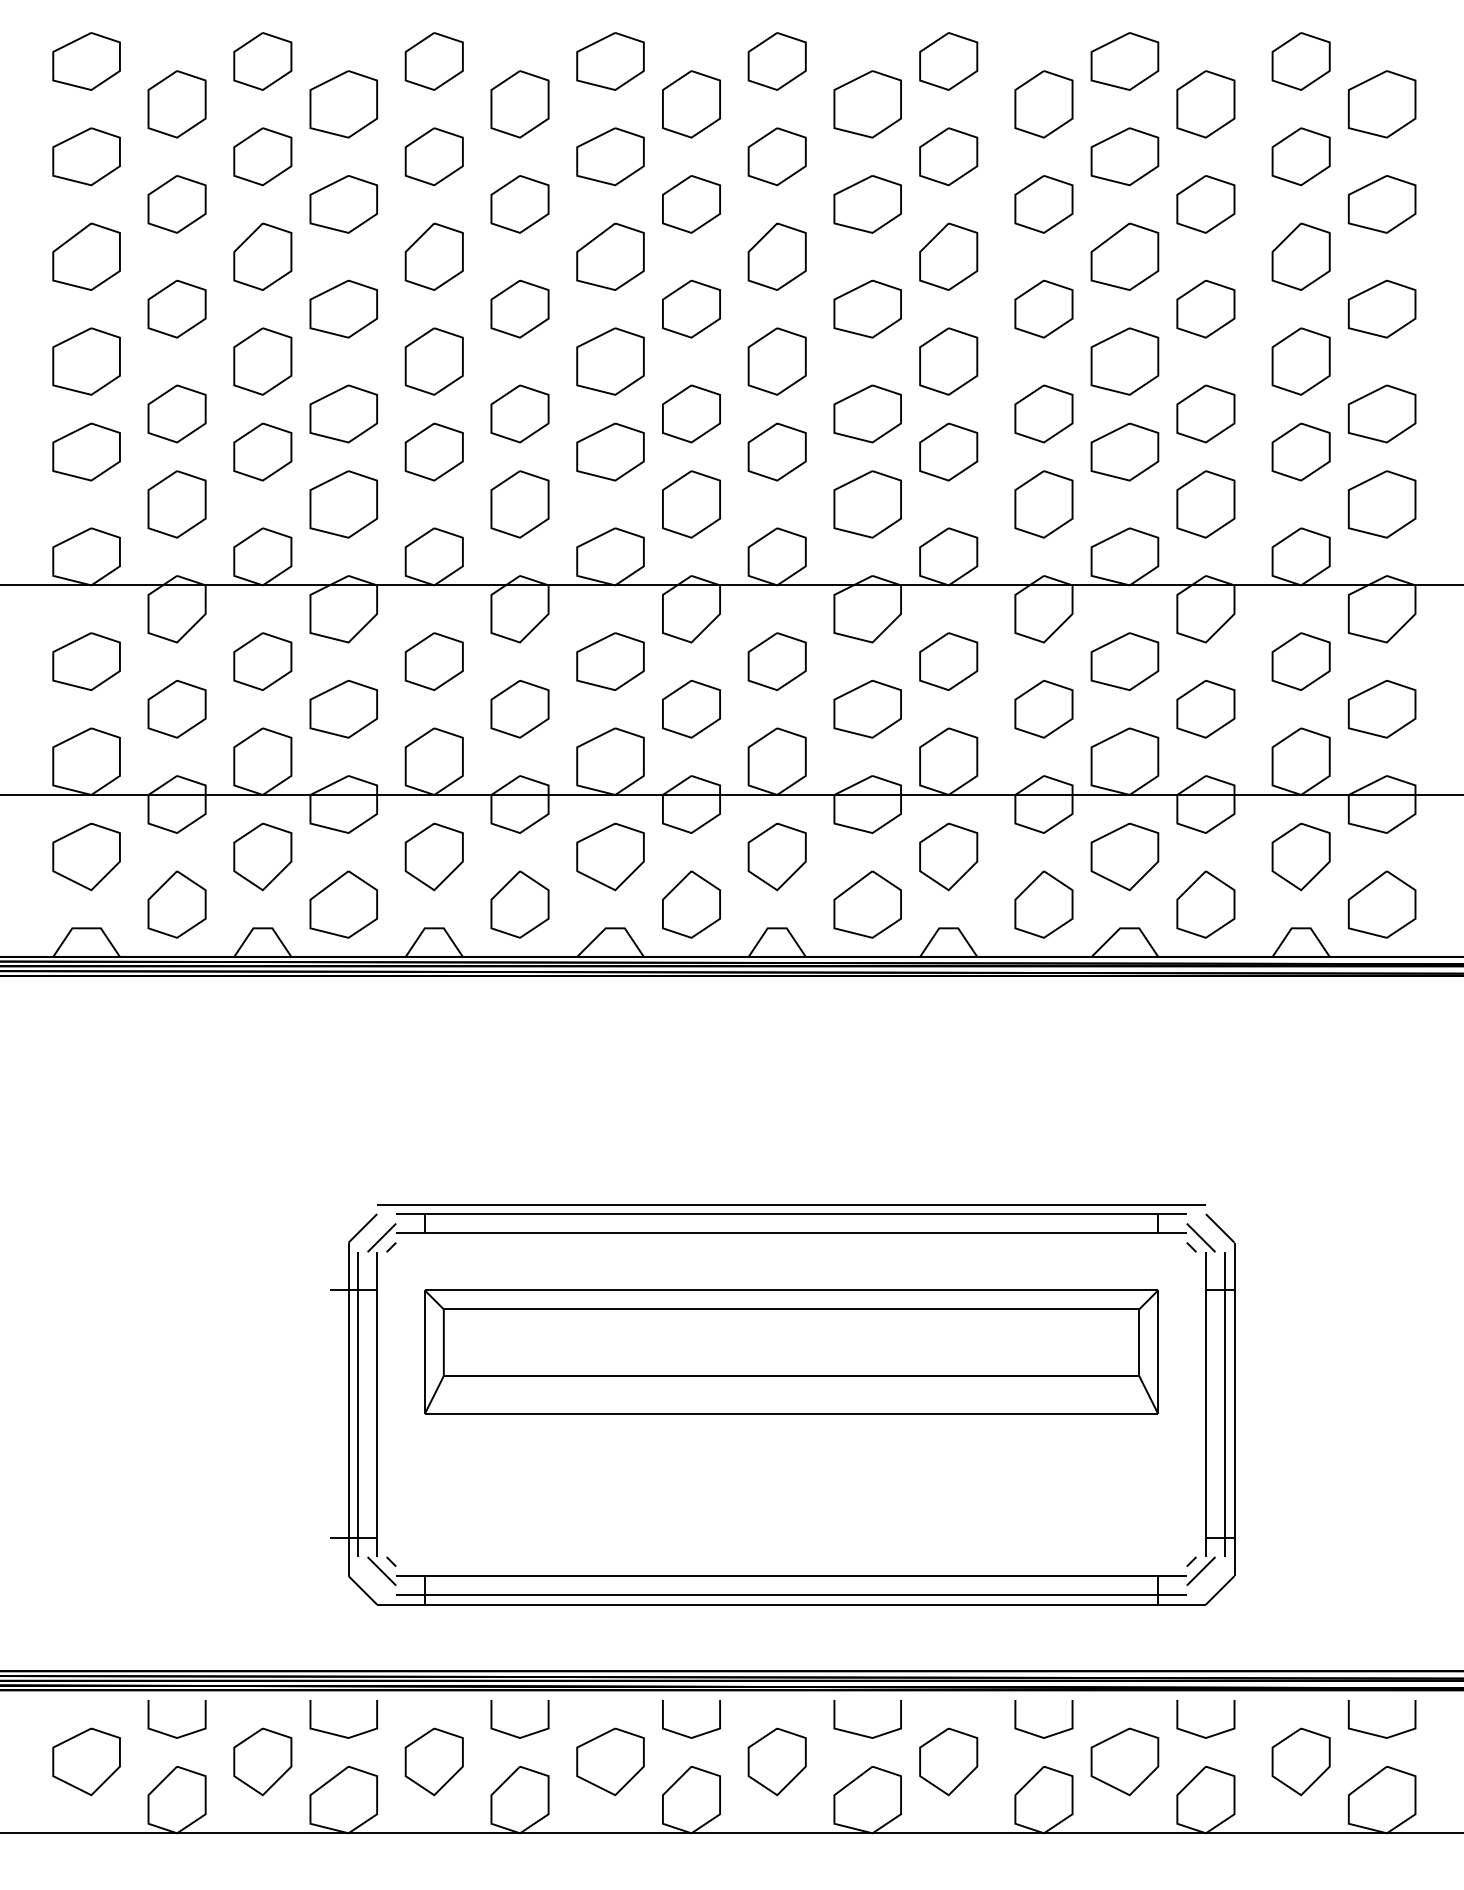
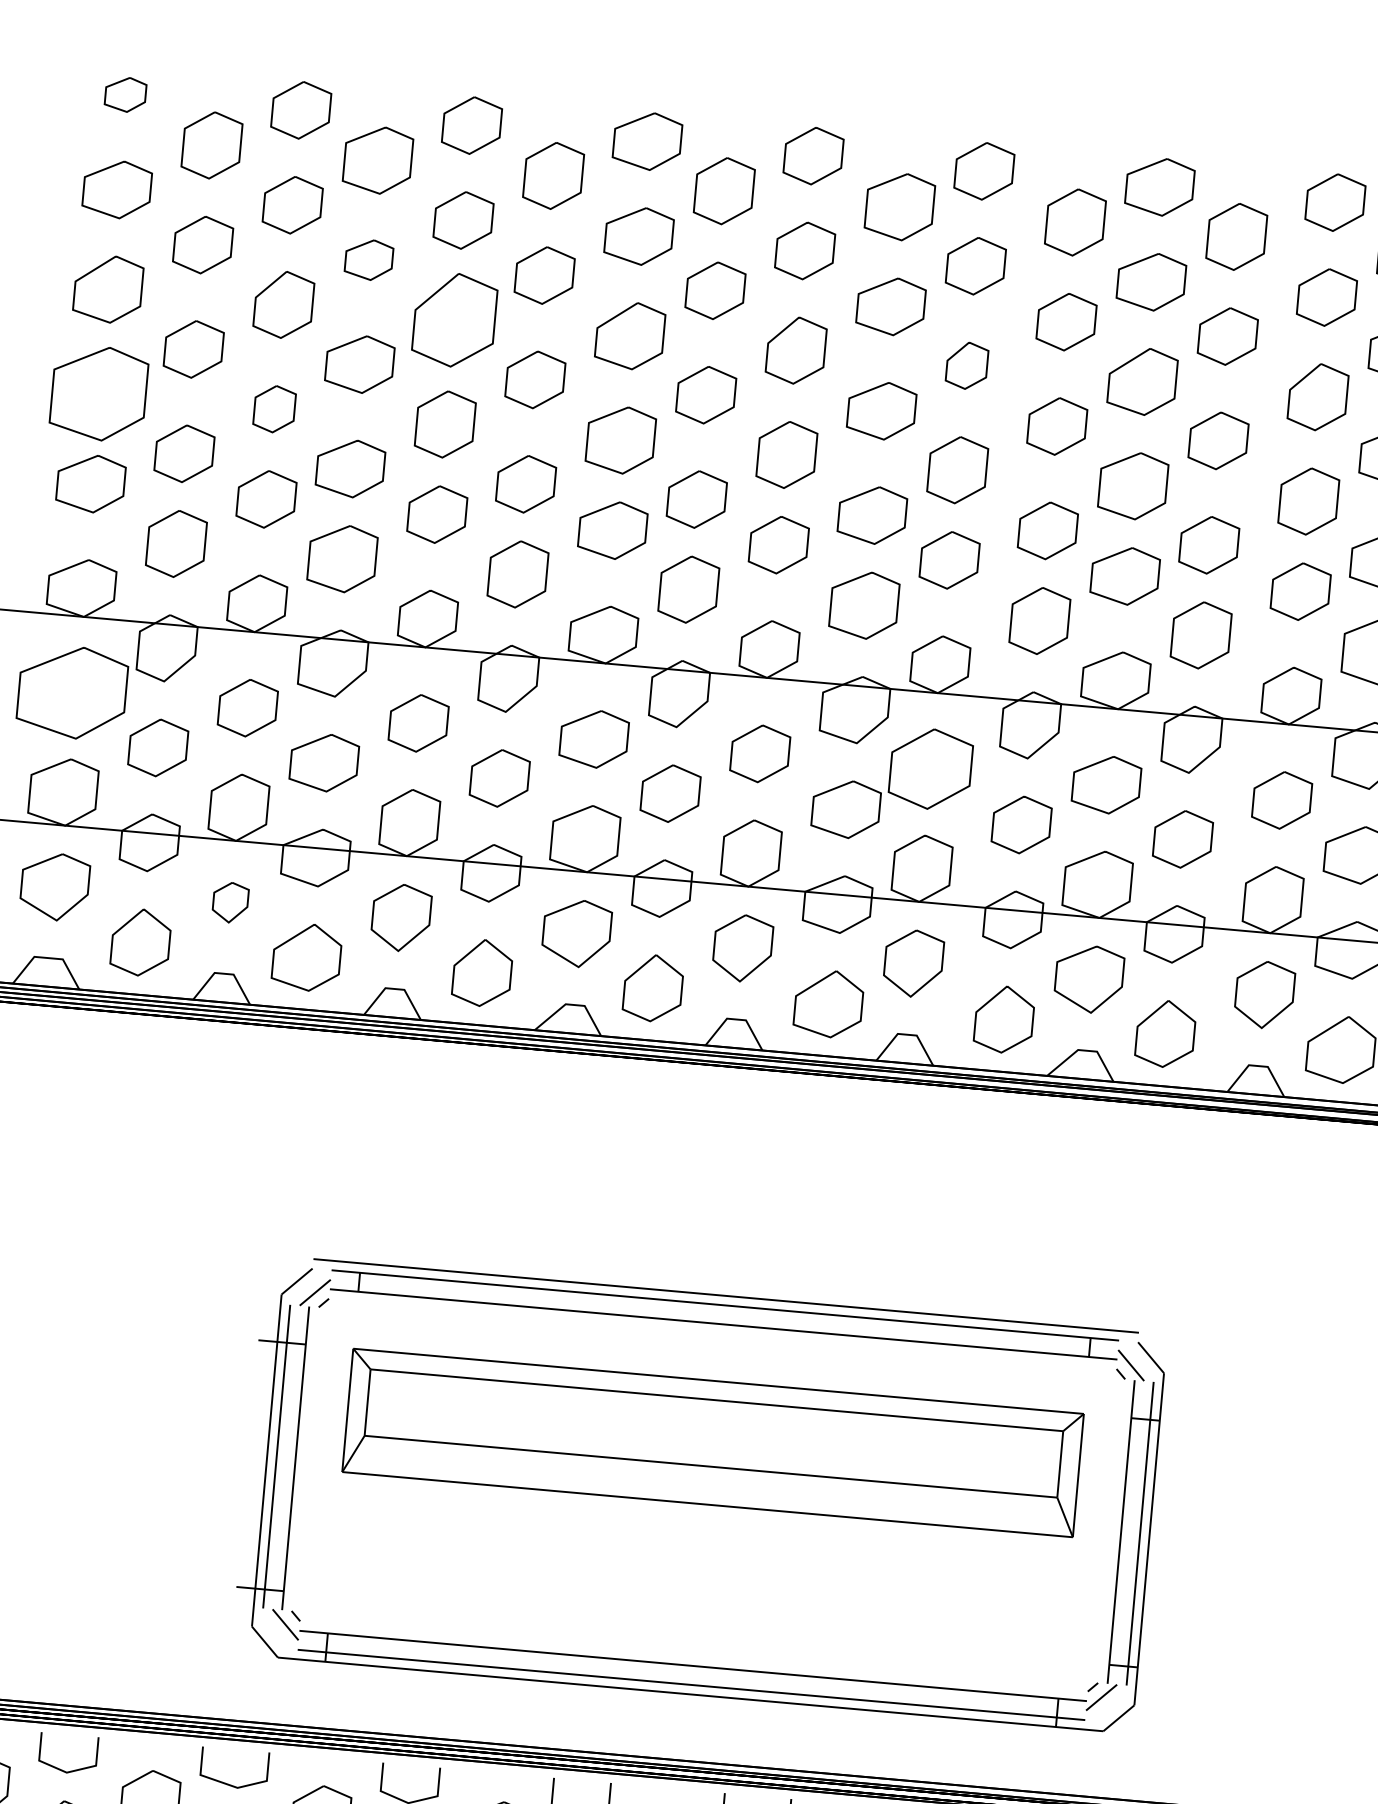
part: (86, 61) -> (125, 94), size x0.6
part: (343, 204) -> (368, 259), size x0.7
part: (433, 256) -> (453, 319), size x1.4
part: (948, 256) -> (966, 365), size x0.7
part: (86, 361) -> (98, 393), size x1.4
part: (262, 361) -> (274, 409), size x0.7
part: (86, 661) -> (72, 692), size x1.6
part: (948, 661) -> (930, 768), size x1.4
part: (262, 856) -> (230, 902), size x0.6

